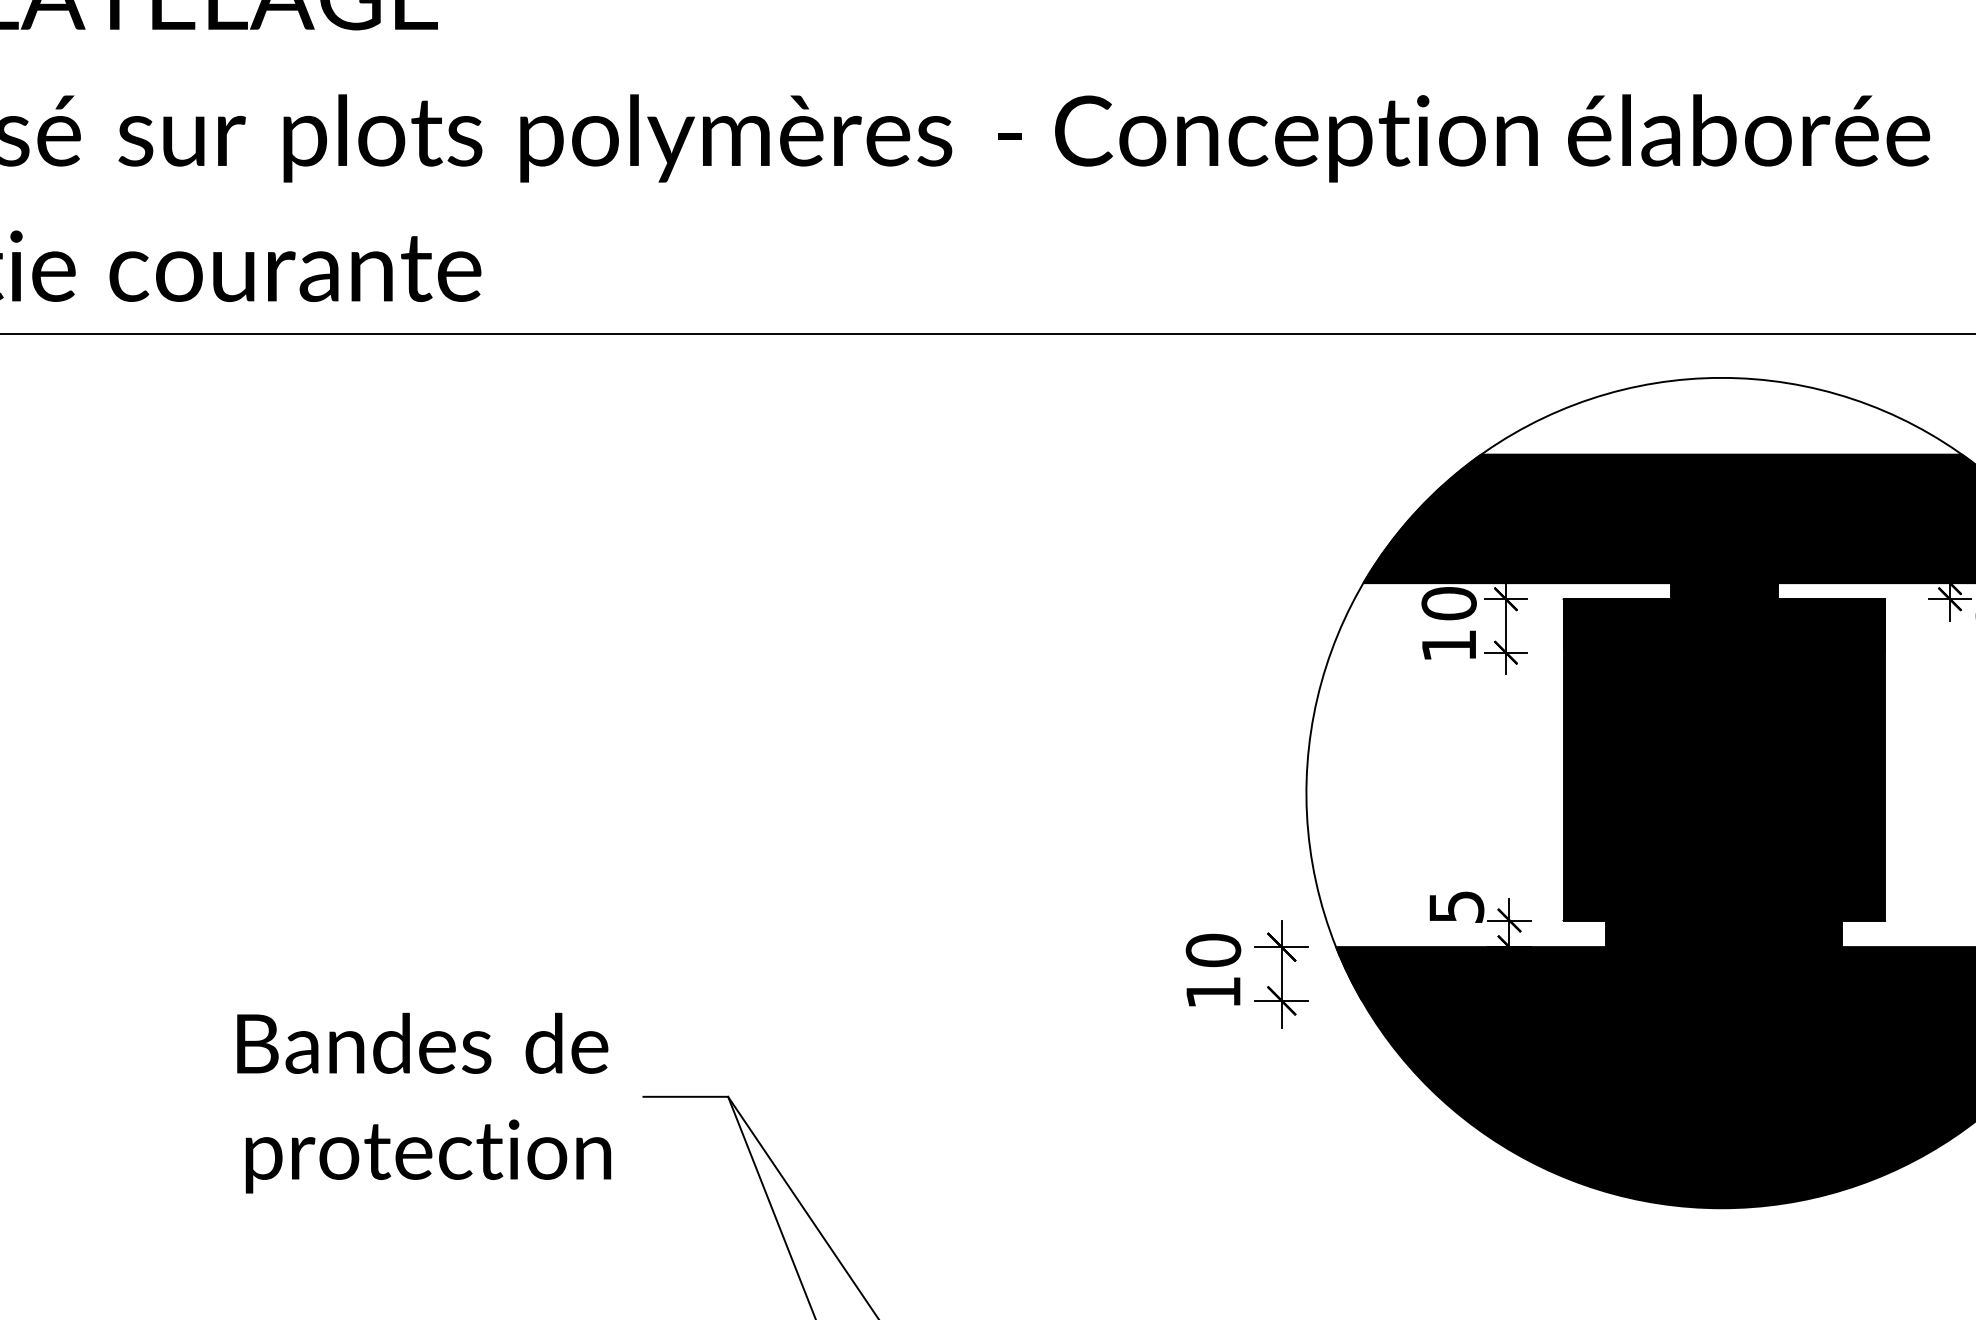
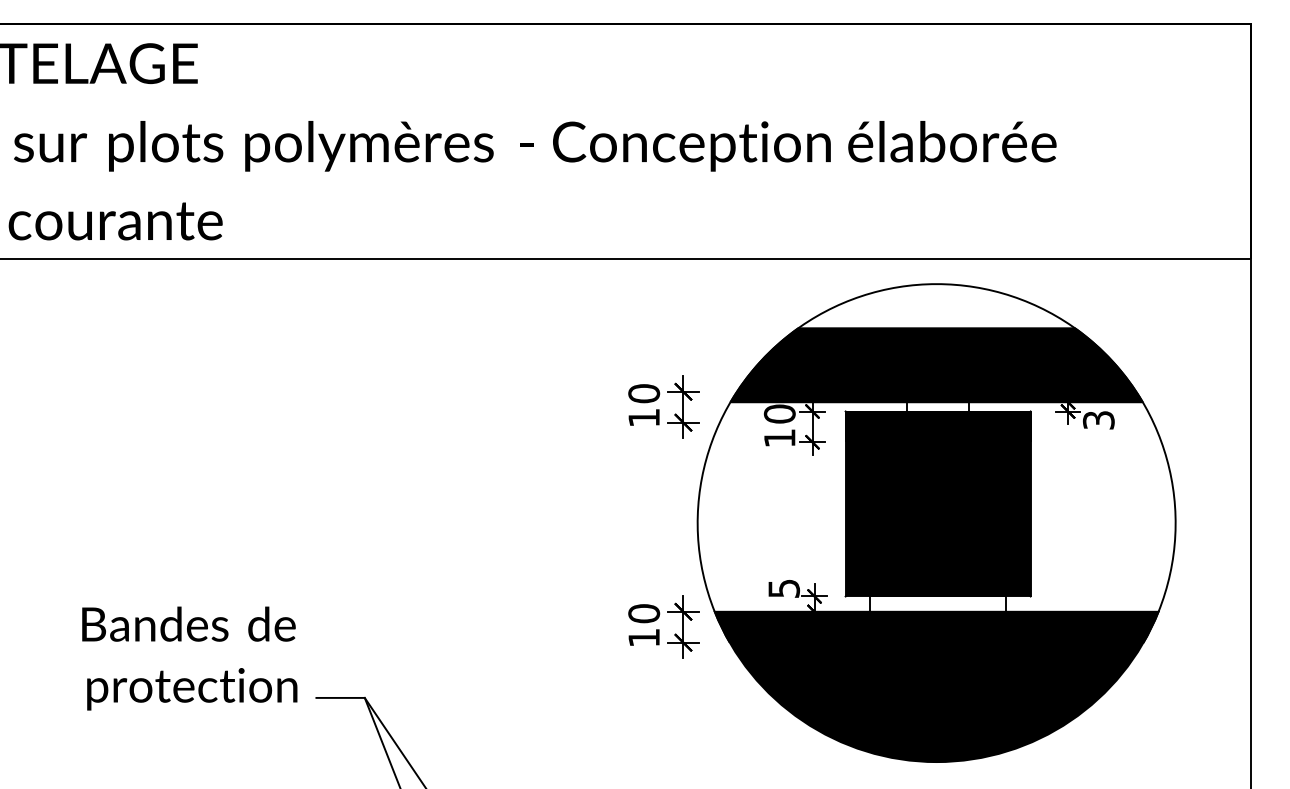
part: (1247, 590) -> (663, 406), added
fill: (1723, 590) -> (937, 406), removed
fill: (1723, 932) -> (937, 603), removed
text: (423, 1103) -> (189, 658), moved

